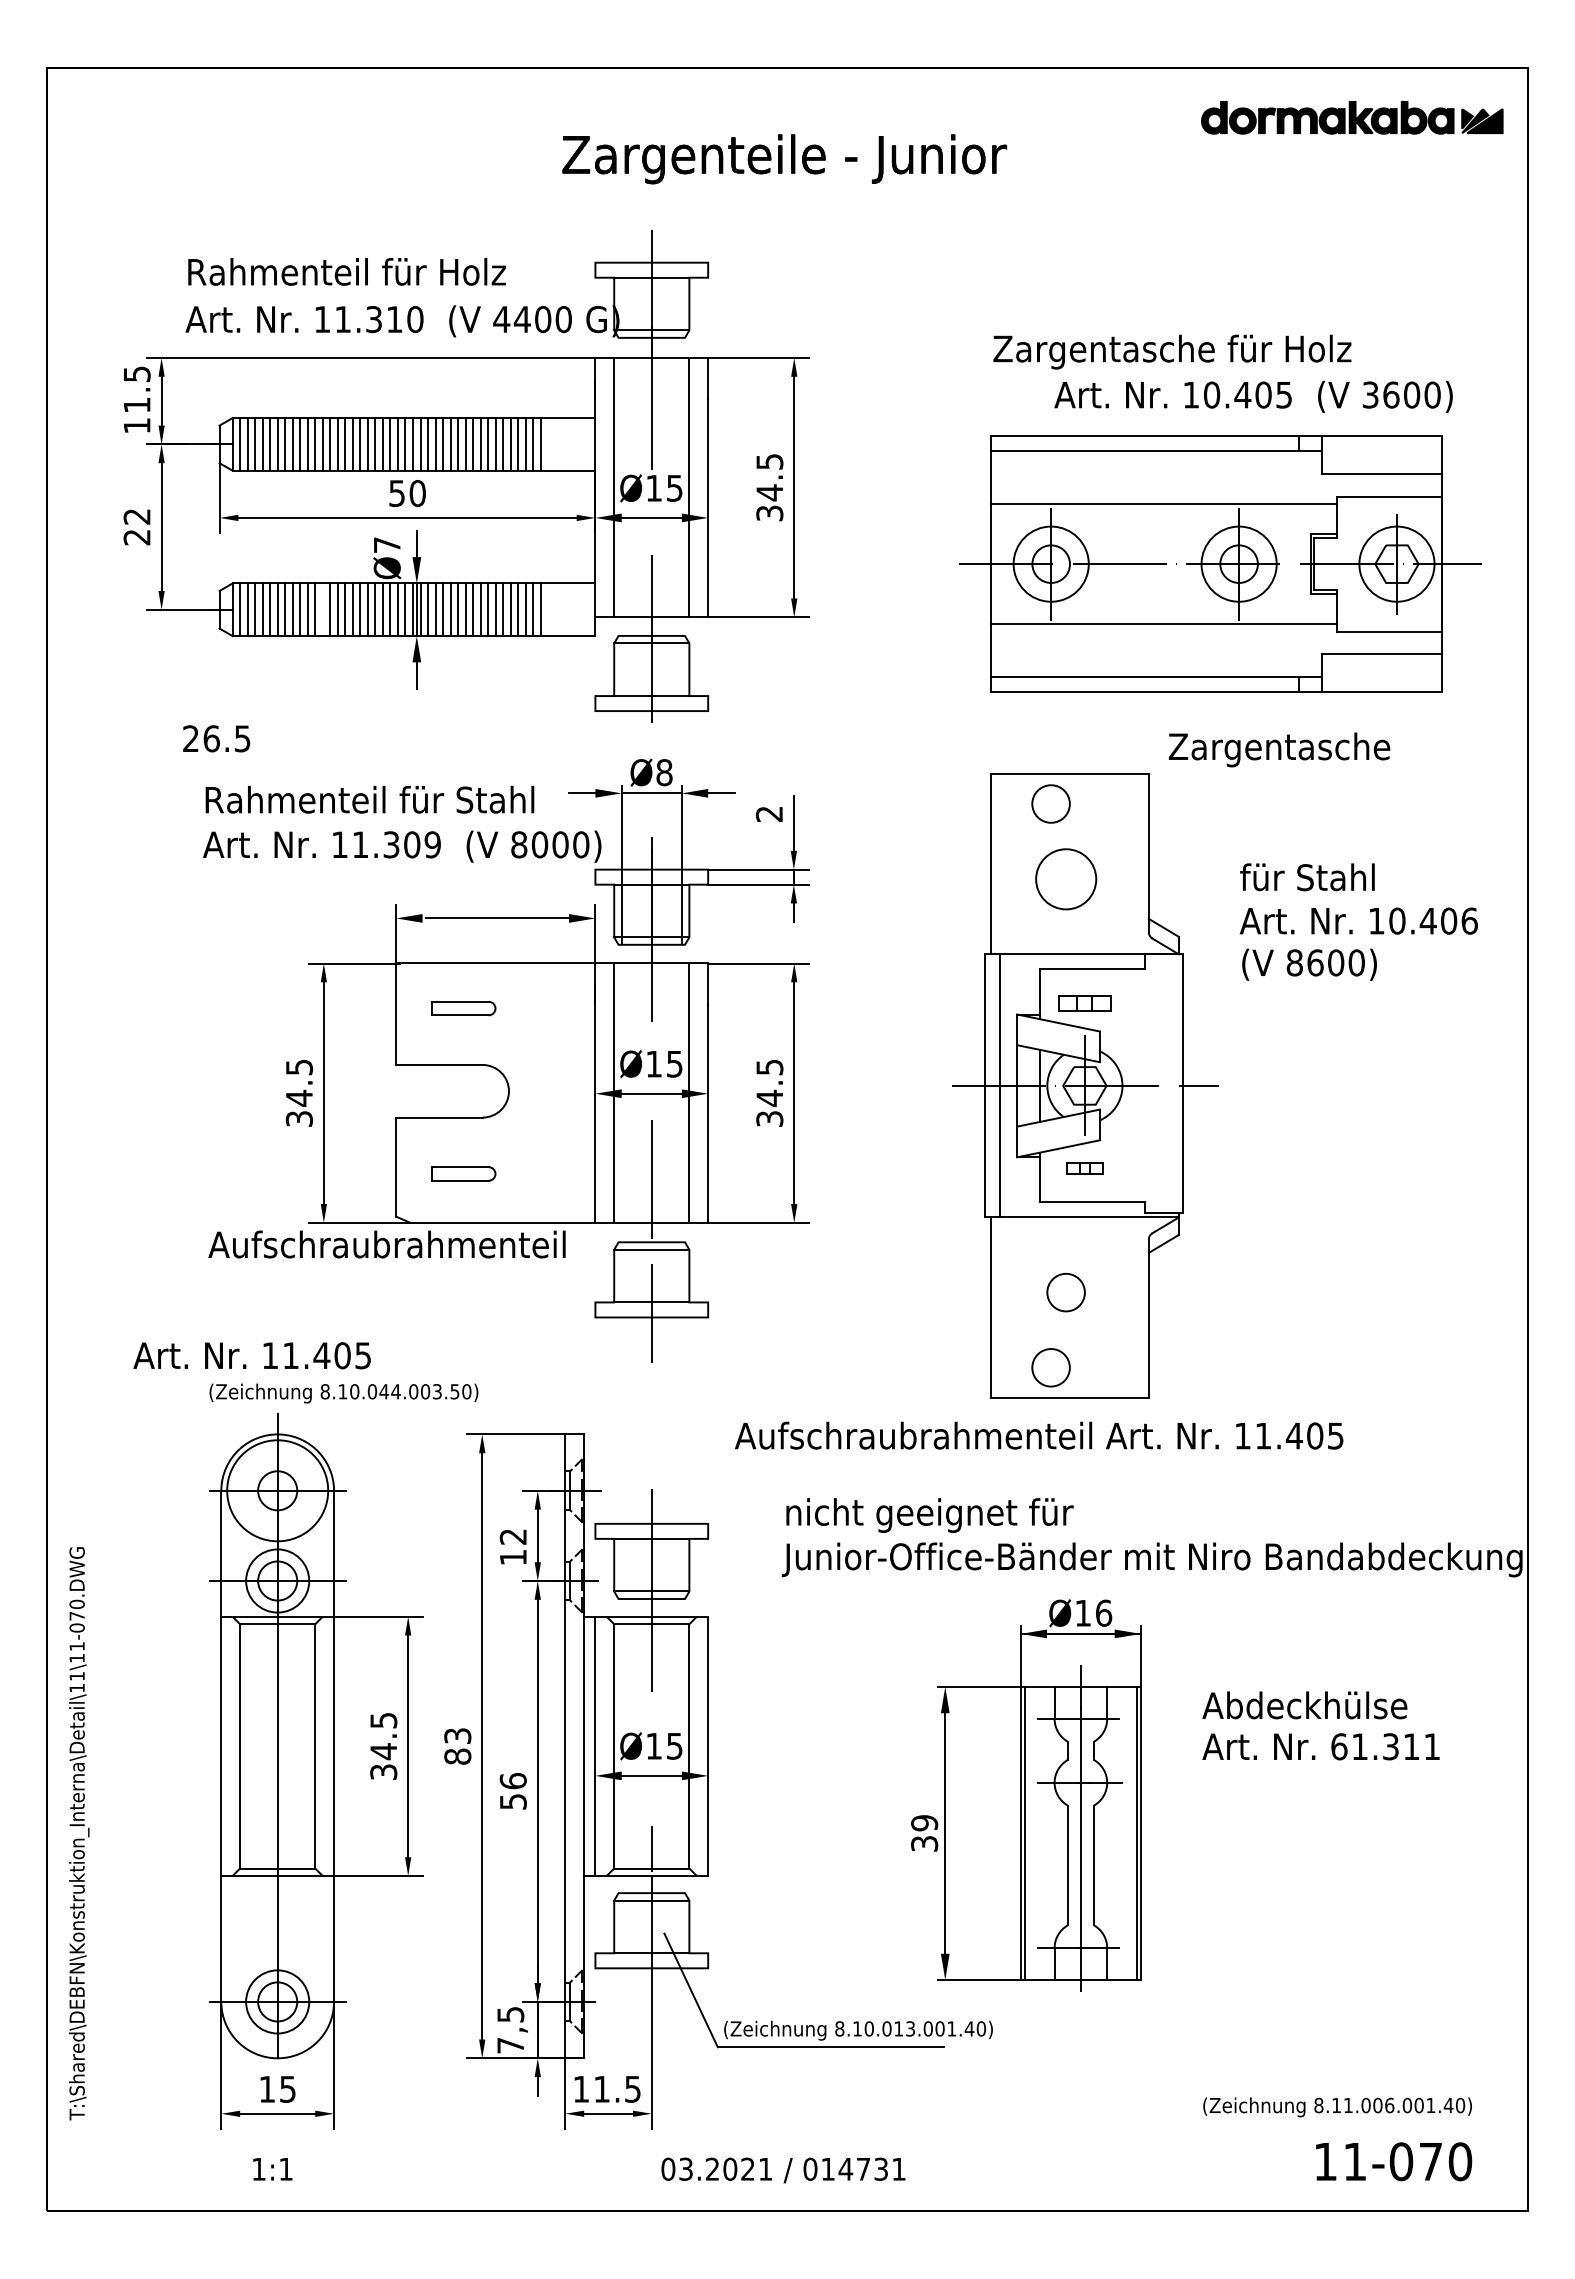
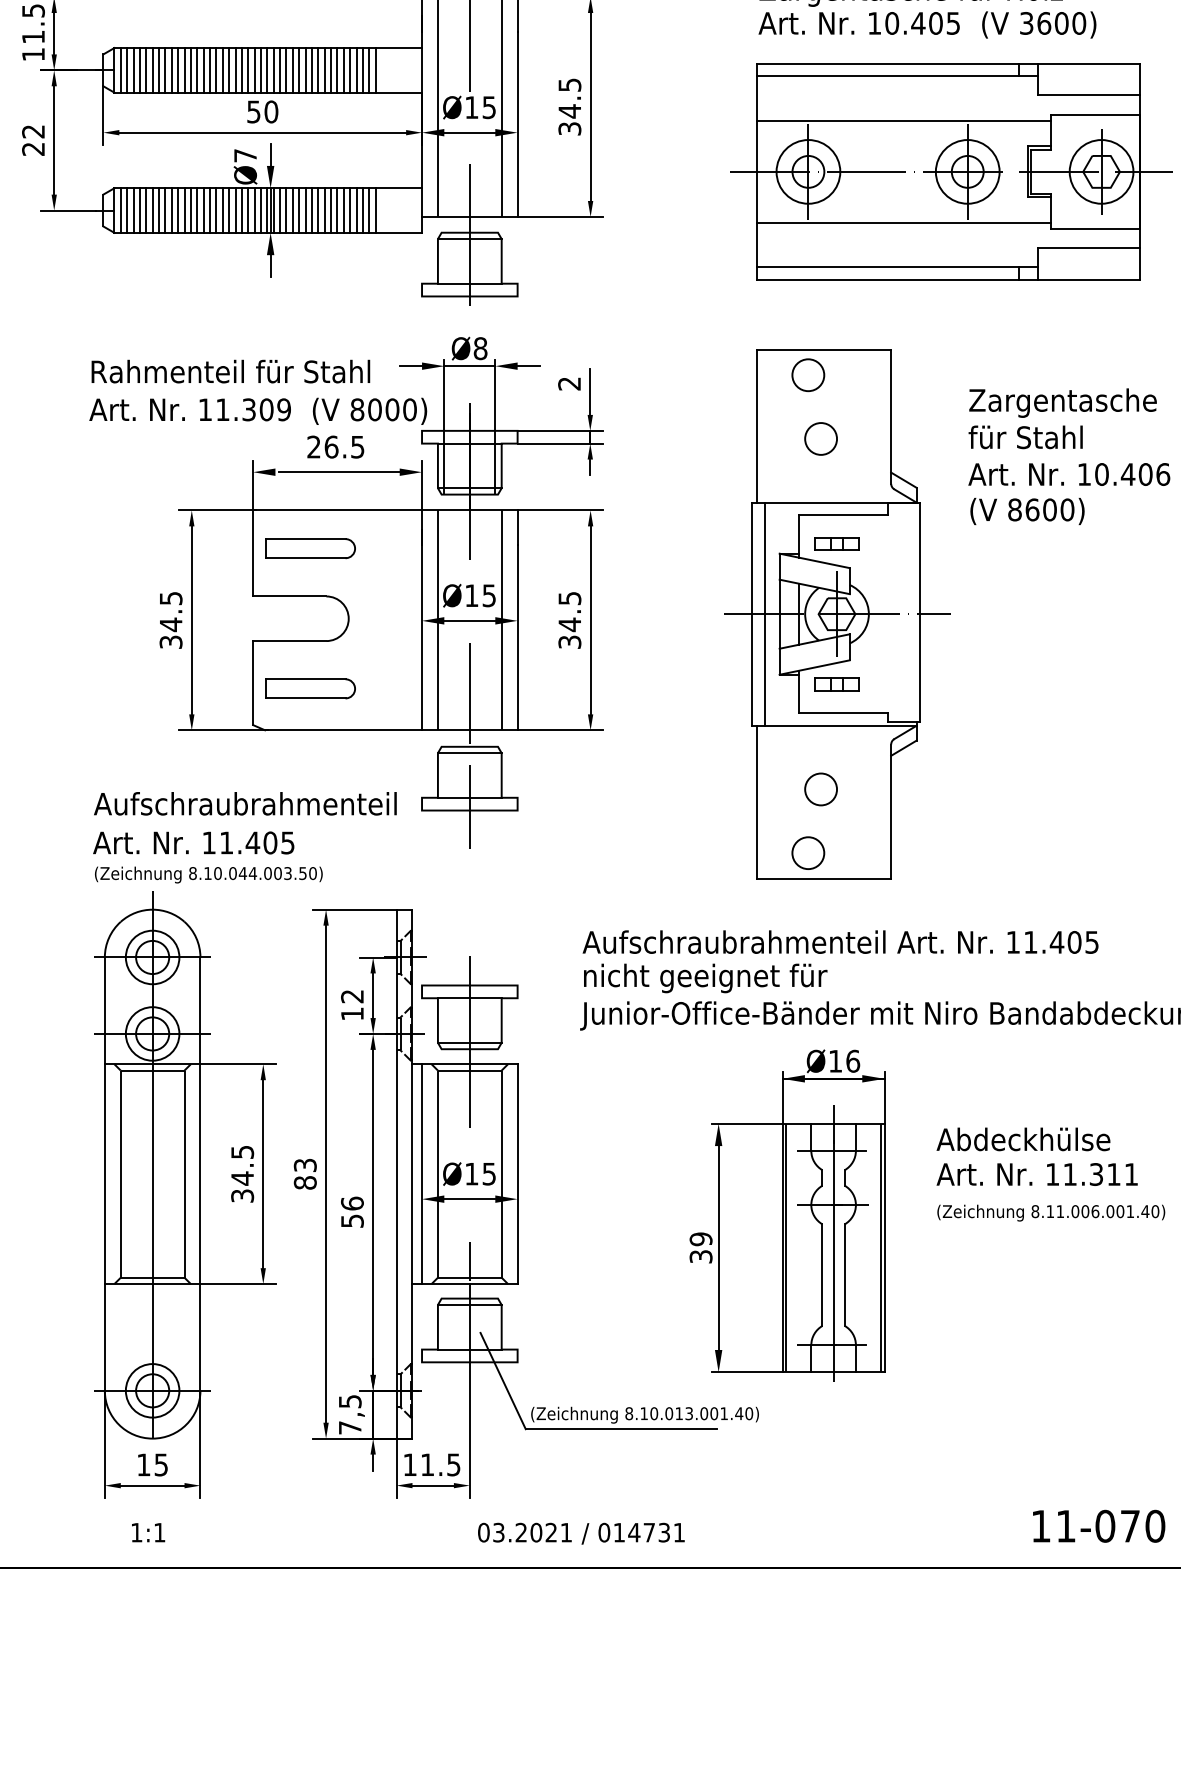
text: (1253, 396) -> (927, 24), moved
line: (322, 609) -> (190, 210), added
text: (216, 738) -> (335, 446), moved
text: (1279, 749) -> (1063, 402), moved
circle: (1065, 878) -> (820, 438), size x0.62
part: (463, 1008) -> (310, 548), size x1.67
part: (1084, 1168) -> (836, 684), size x1.43
part: (463, 1173) -> (310, 688), size x1.67
text: (386, 1244) -> (244, 803), moved
text: (251, 1355) -> (193, 842), moved
text: (1039, 1435) -> (840, 941), moved
circle: (277, 1490) -> (152, 957), size x0.62
text: (1339, 1746) -> (1052, 1174), 61.311 -> 11.311
text: (1337, 2107) -> (1051, 1213), moved

